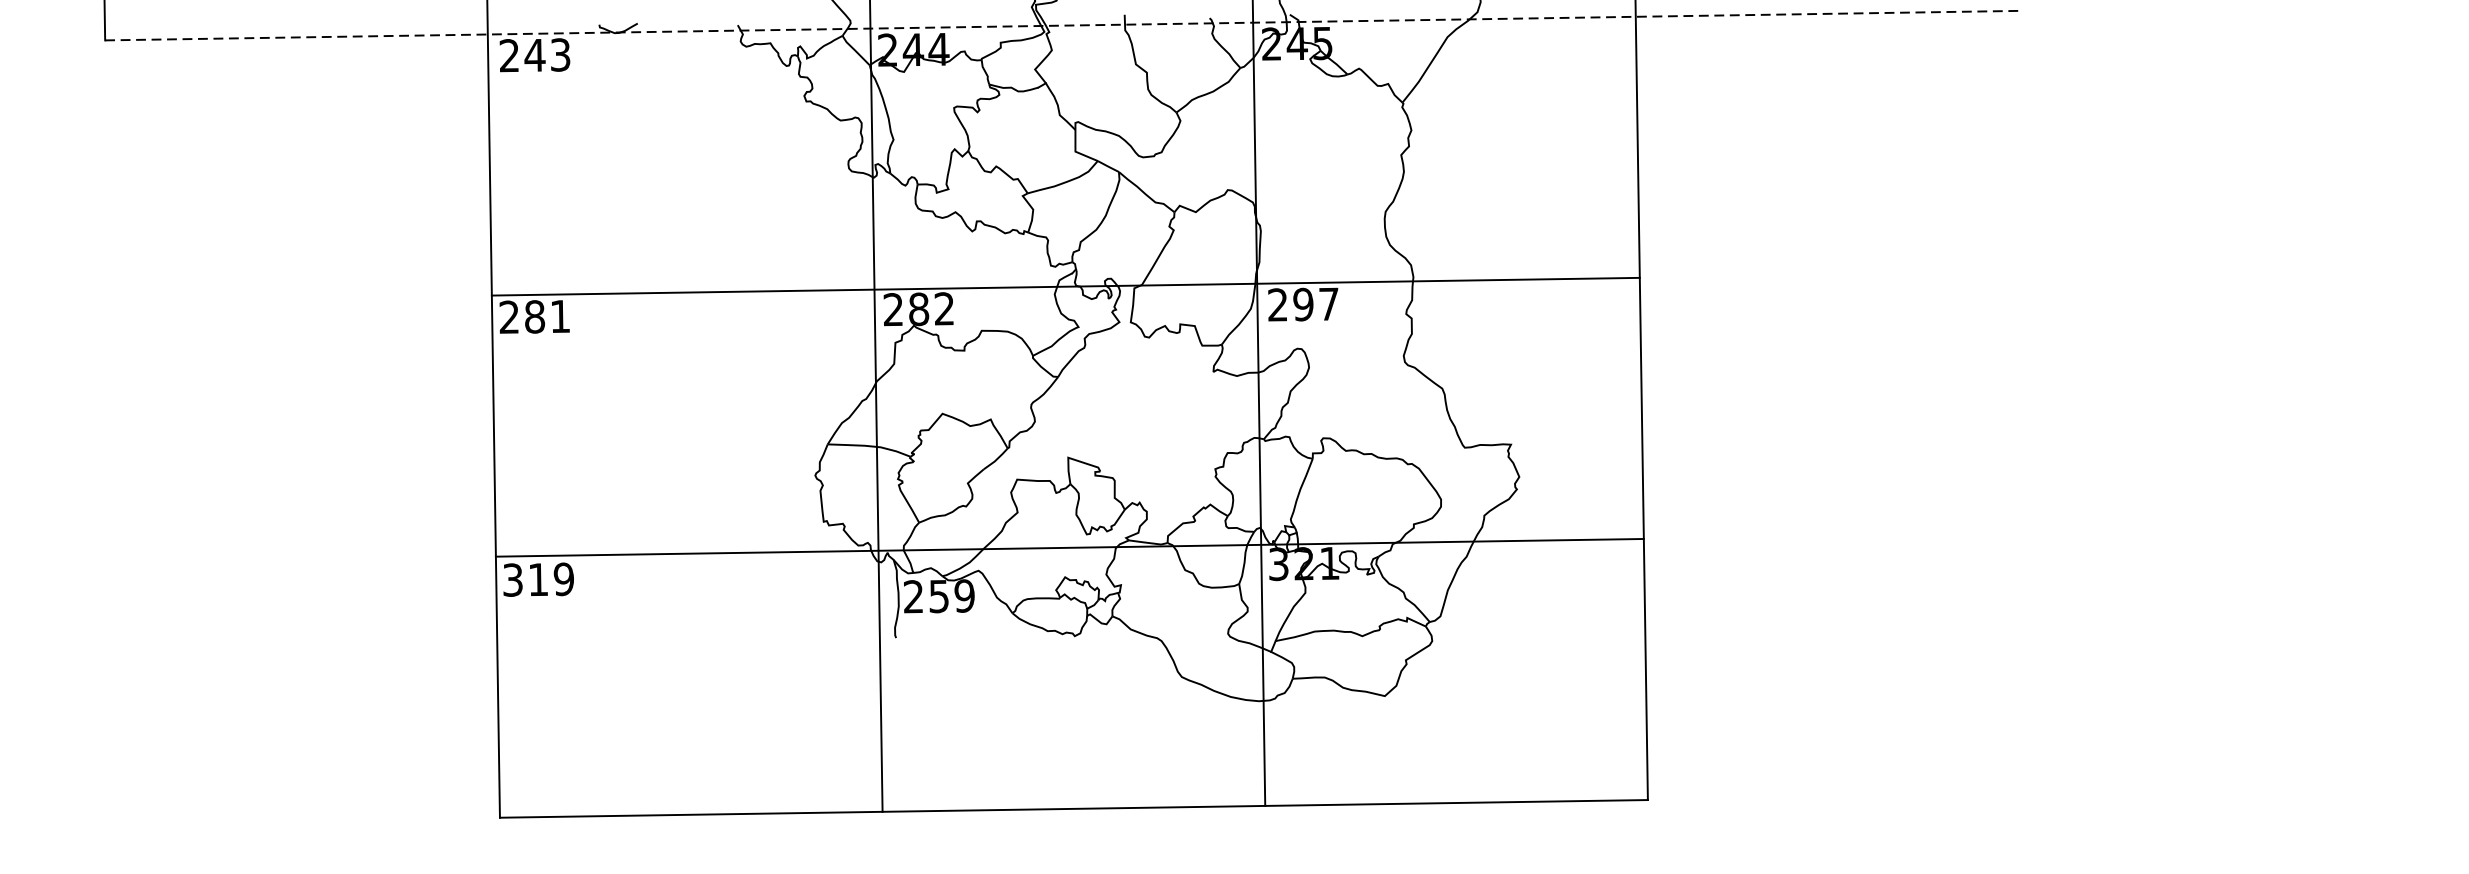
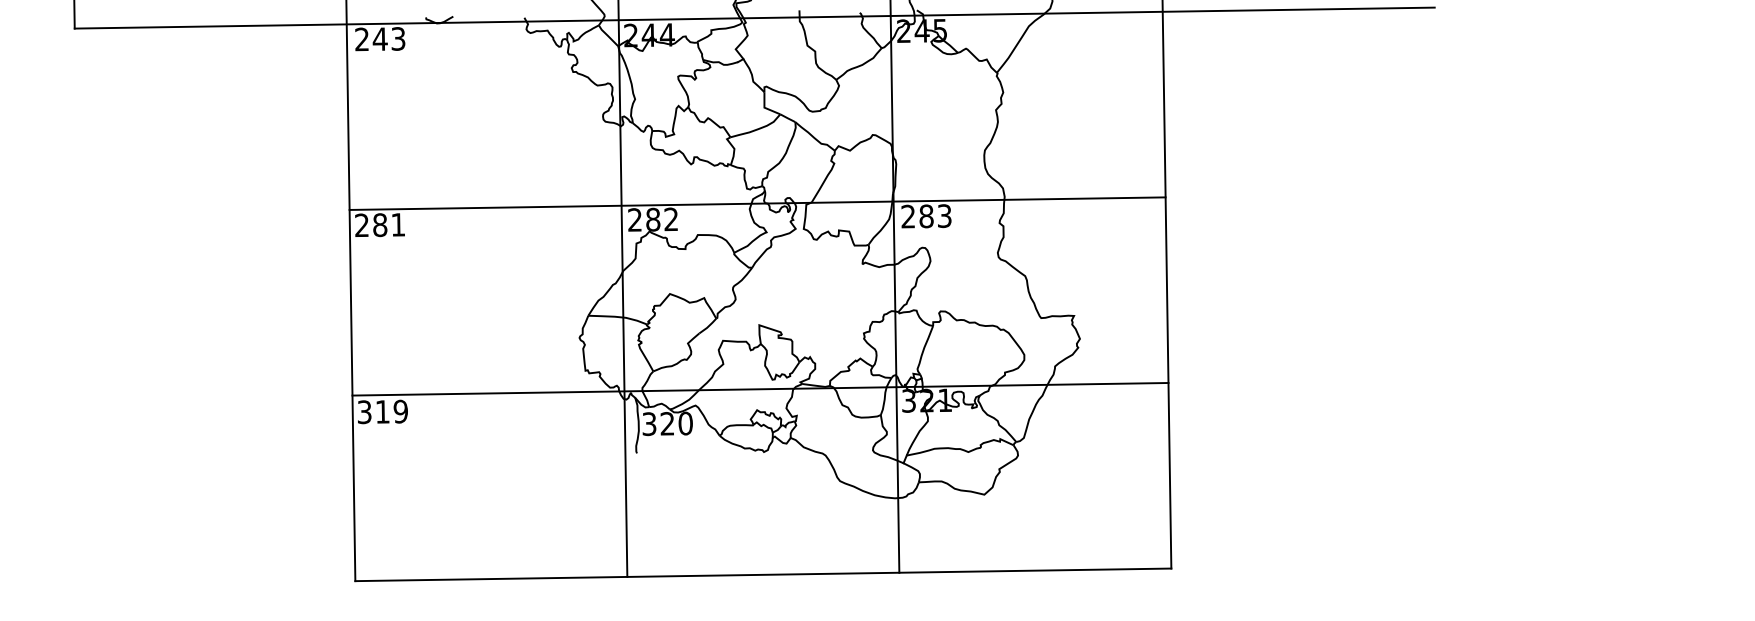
line: (1062, 26) -> (755, 18), dashed -> solid
text: (1316, 304) -> (935, 216), 297 -> 283
text: (939, 597) -> (667, 424), 259 -> 320

